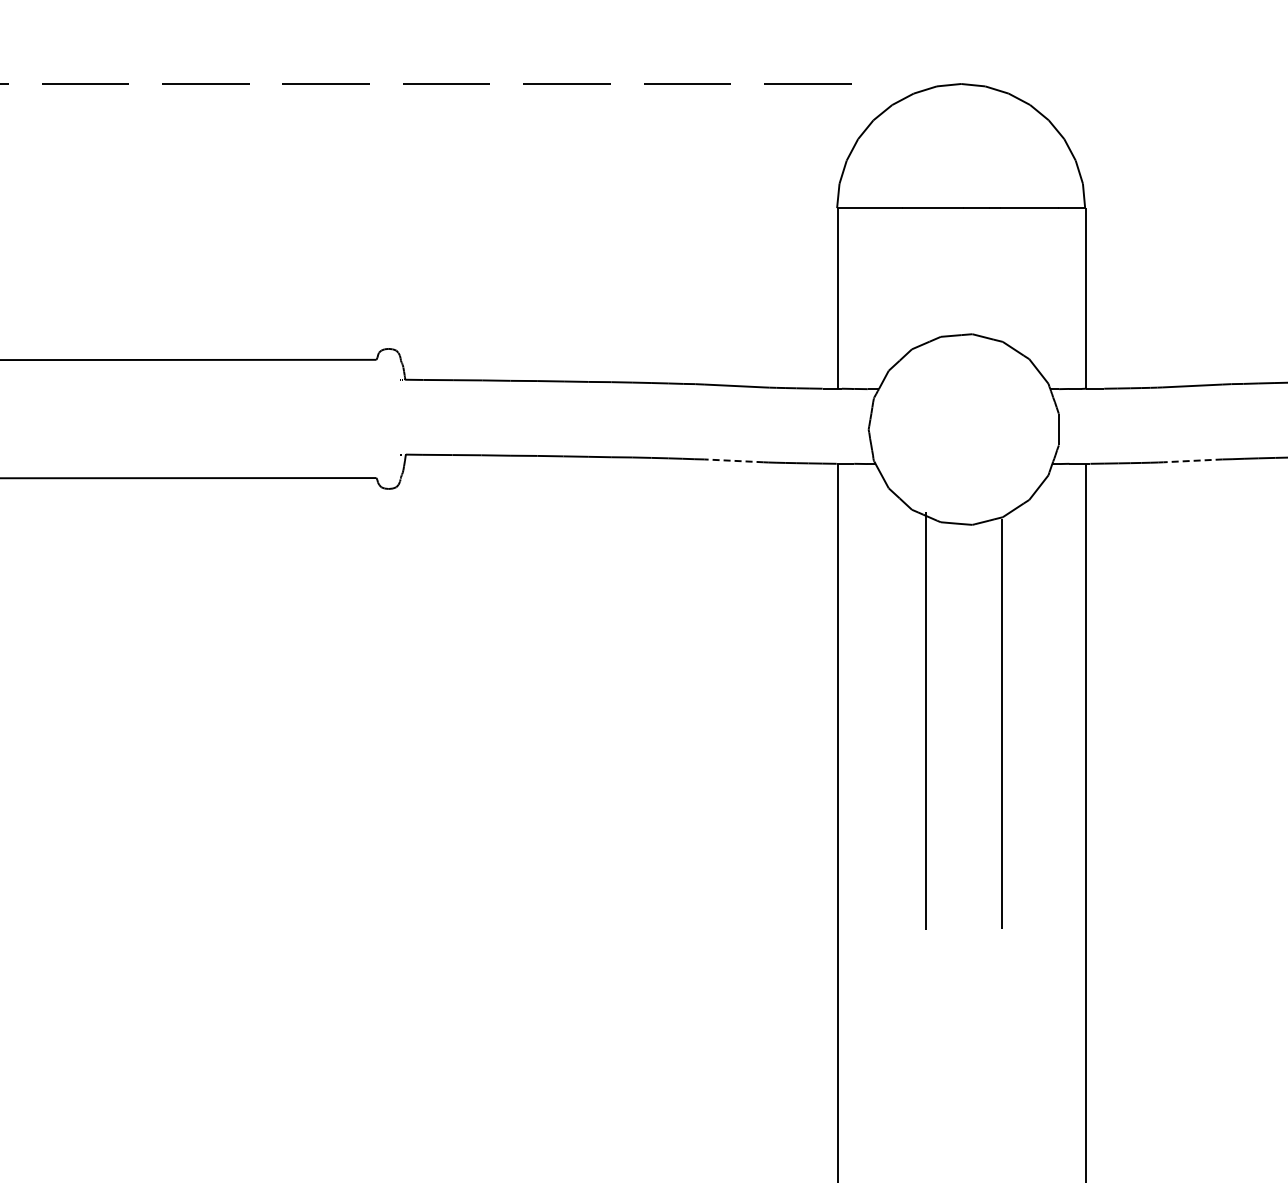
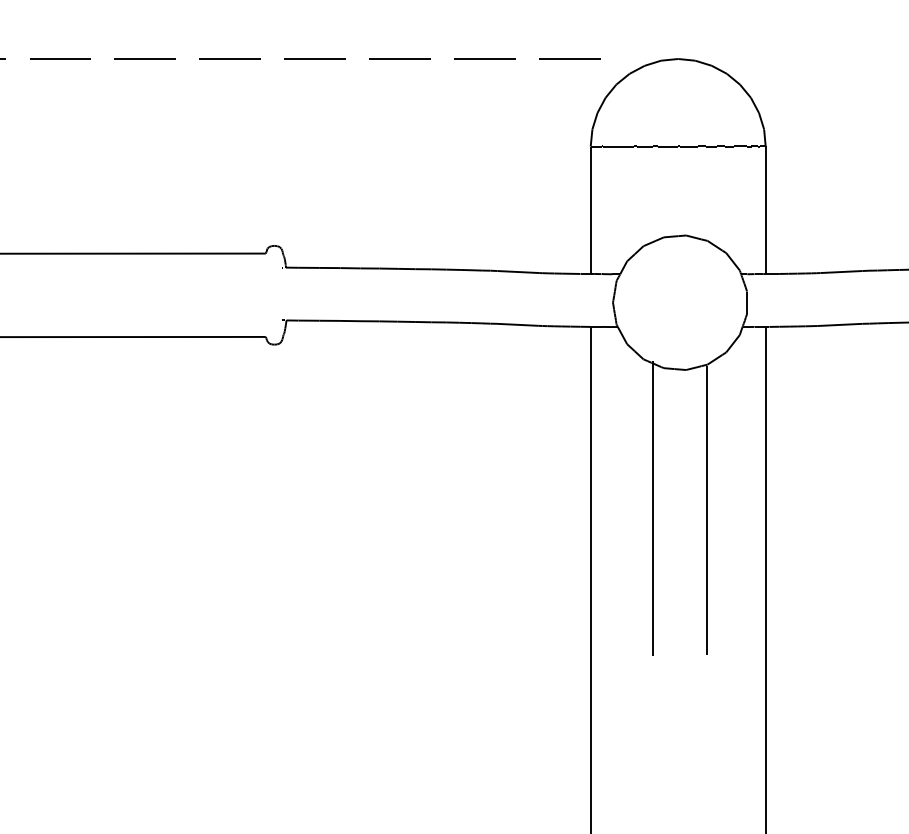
line: (733, 460) -> (517, 324), dashed -> solid
line: (1193, 460) -> (842, 324), dashed -> solid

